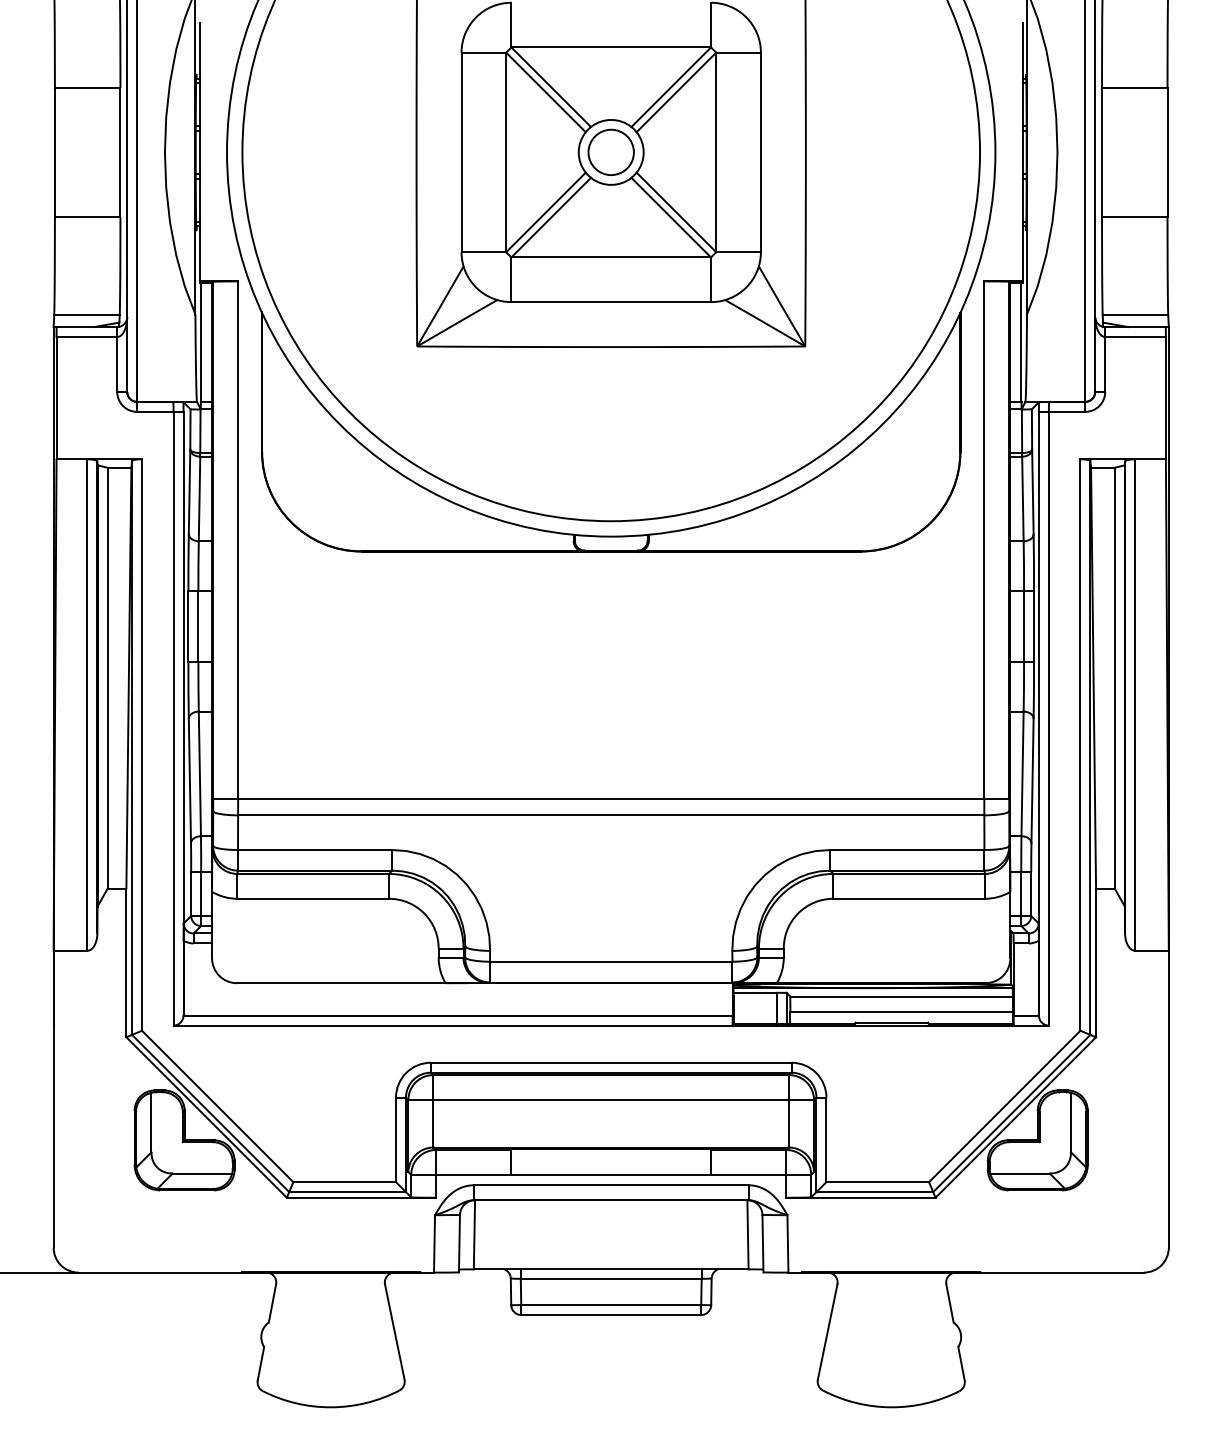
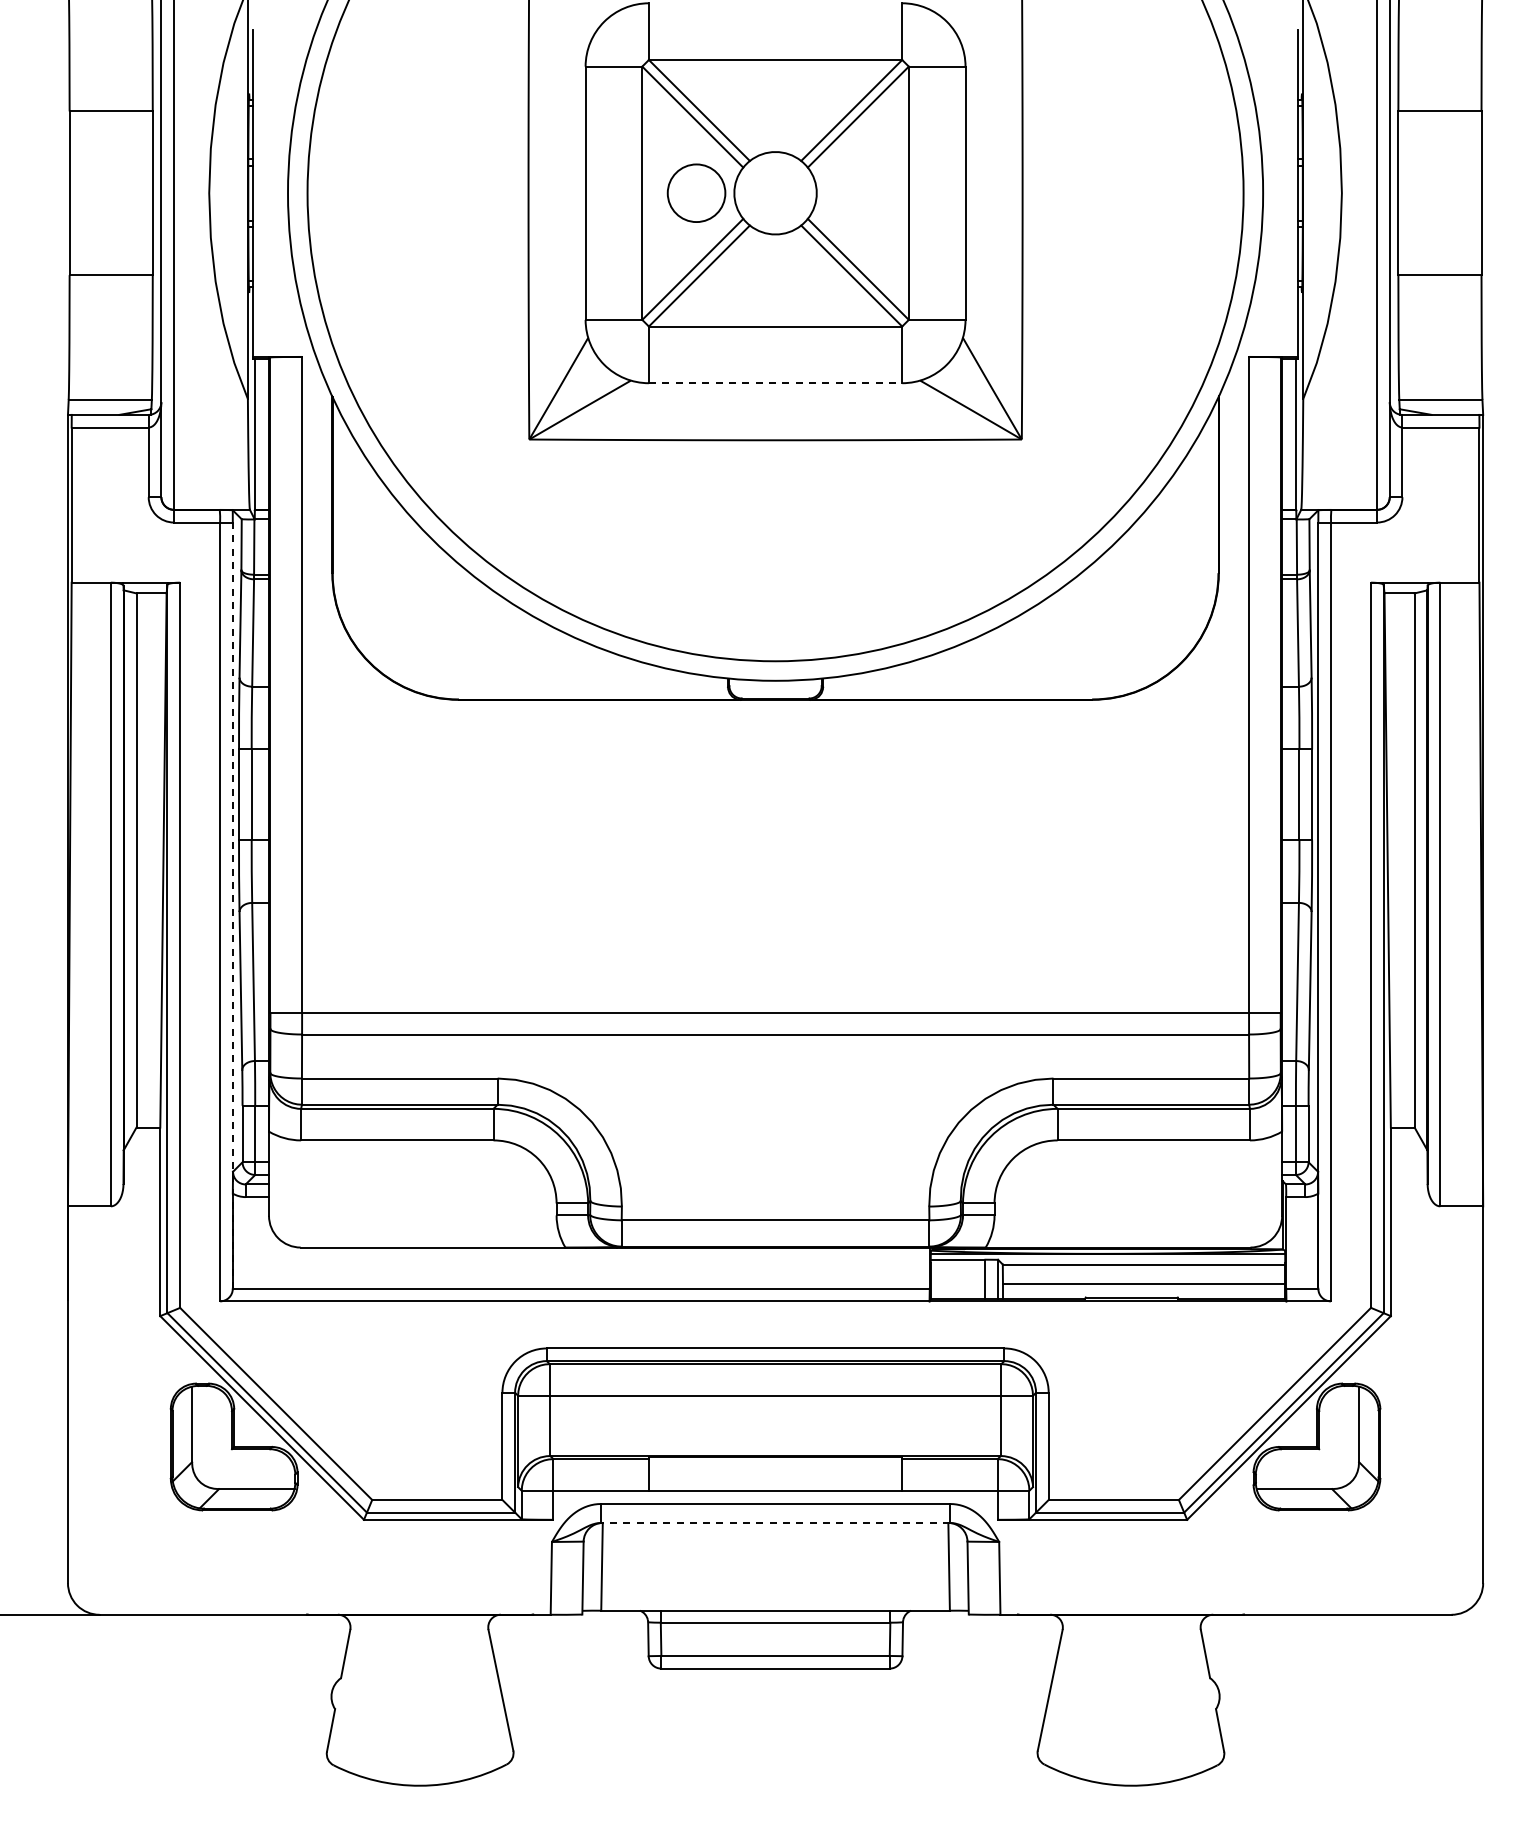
circle: (611, 151) -> (696, 192), moved
line: (611, 302) -> (775, 383), solid -> dashed
line: (183, 713) -> (232, 905), solid -> dashed
line: (611, 1199) -> (775, 1522), solid -> dashed

